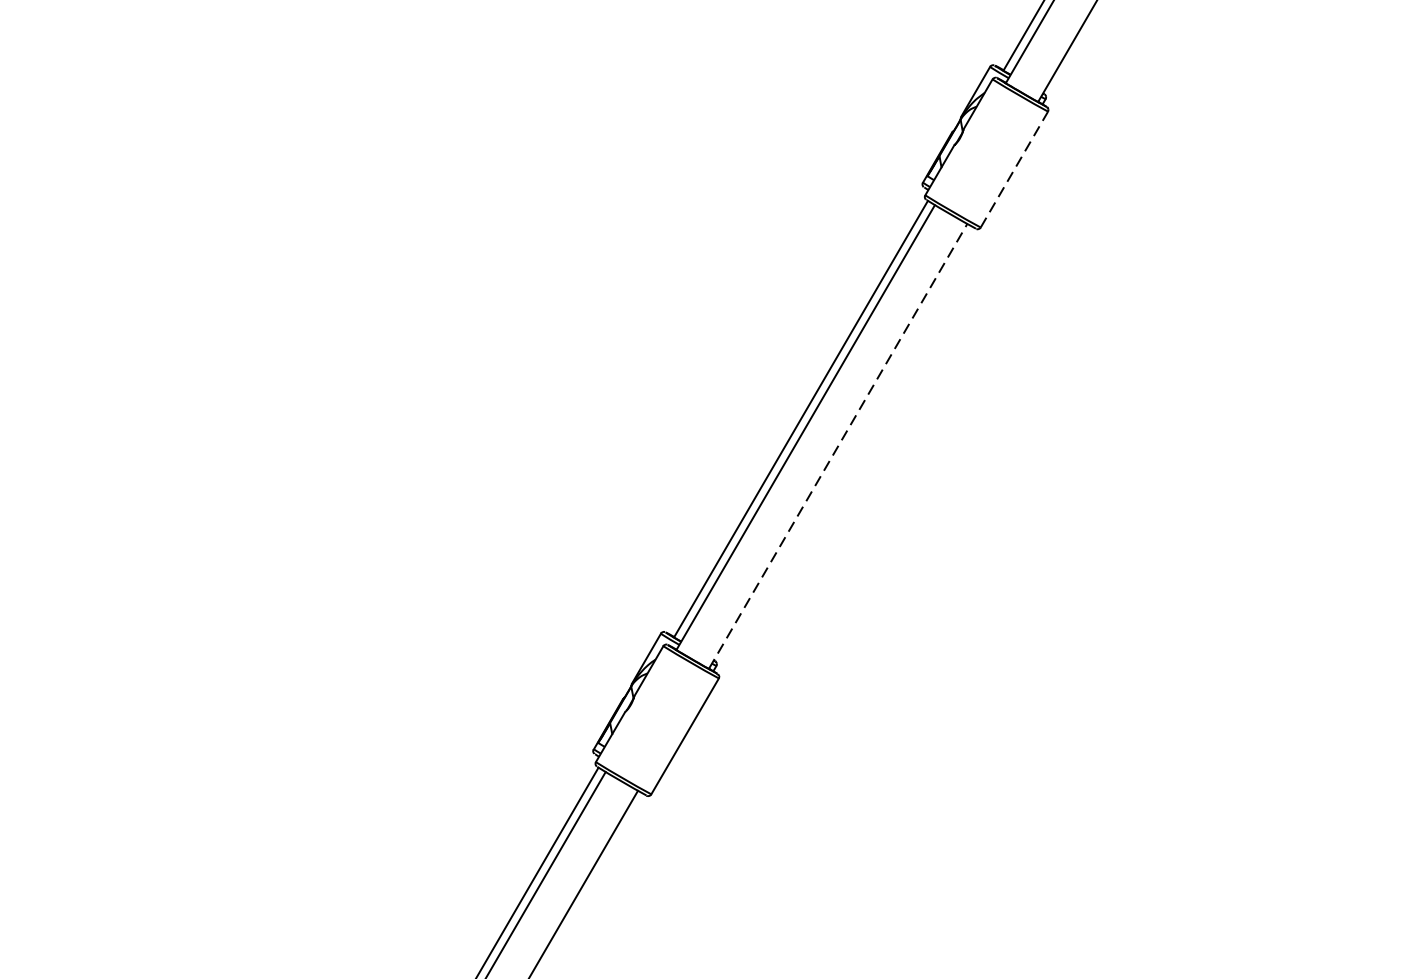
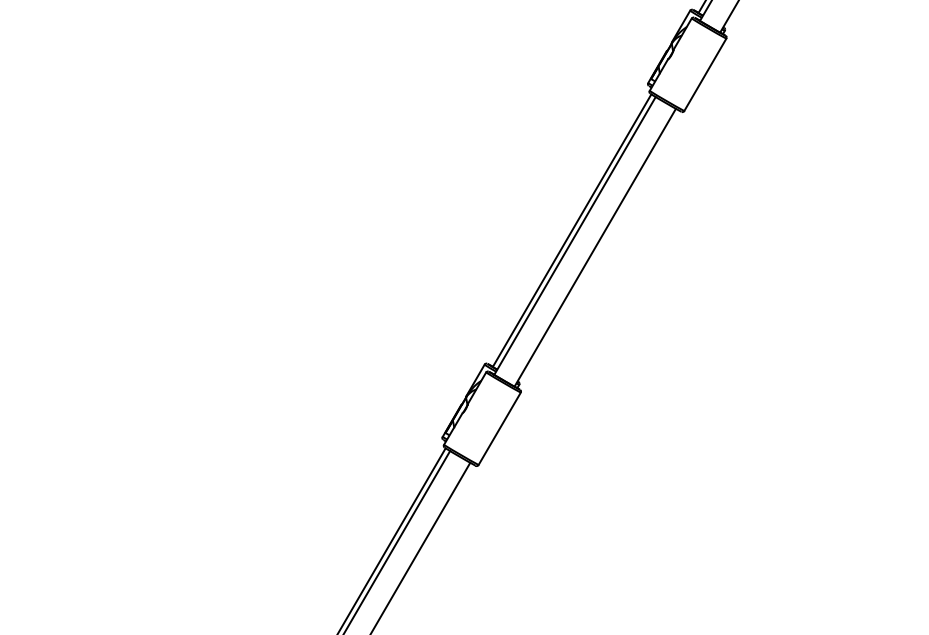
line: (1014, 168) -> (705, 74), dashed -> solid
line: (838, 446) -> (595, 247), dashed -> solid

